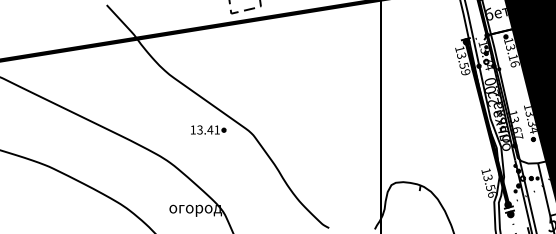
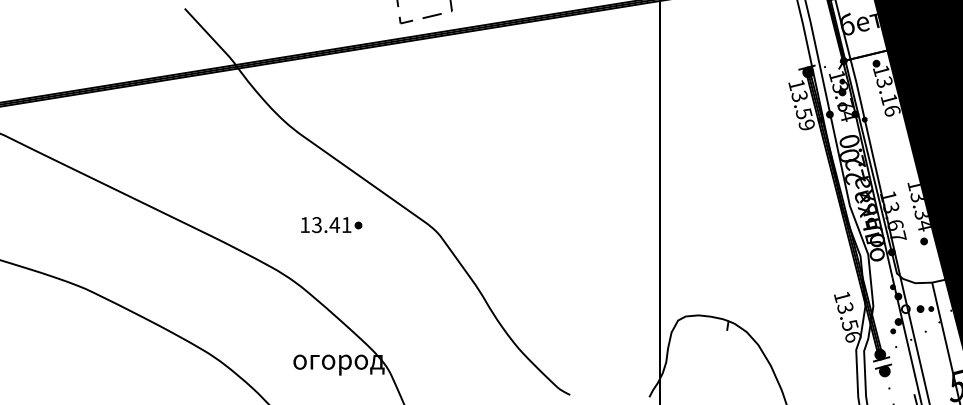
part: (208, 129) -> (331, 224), moved

